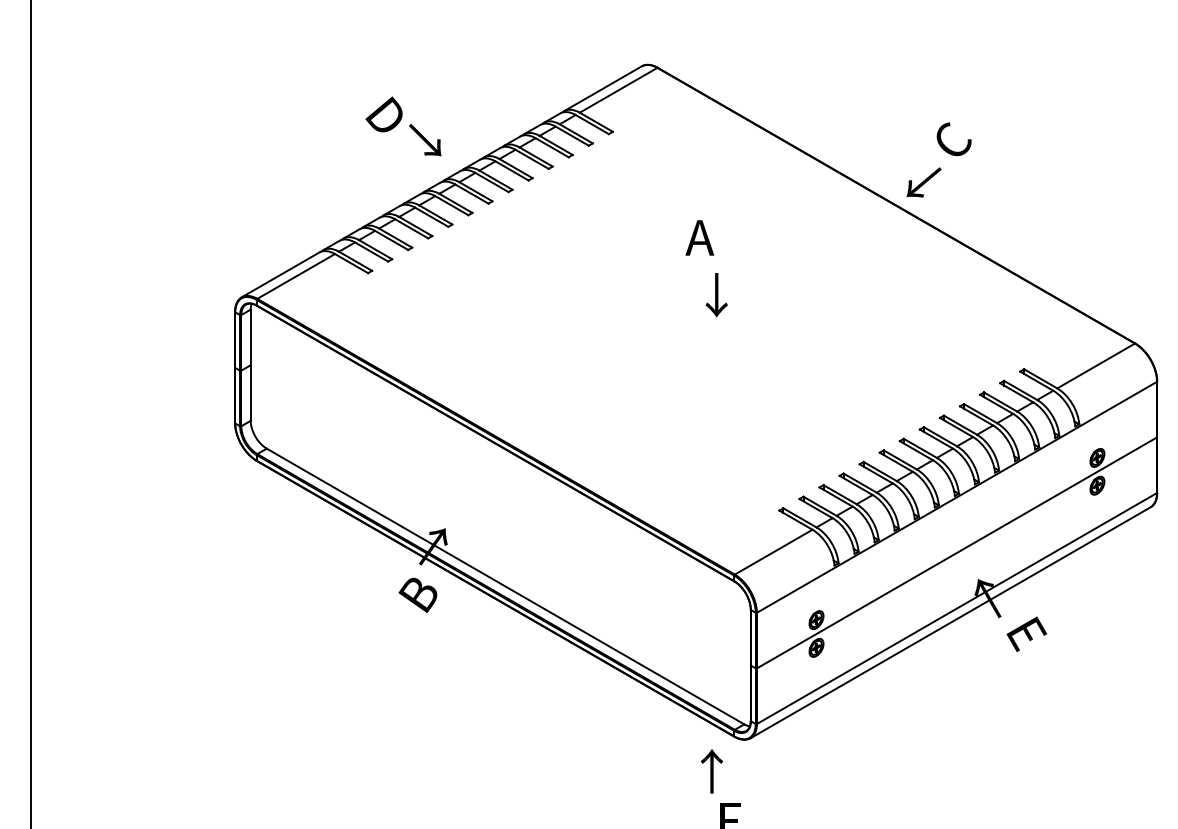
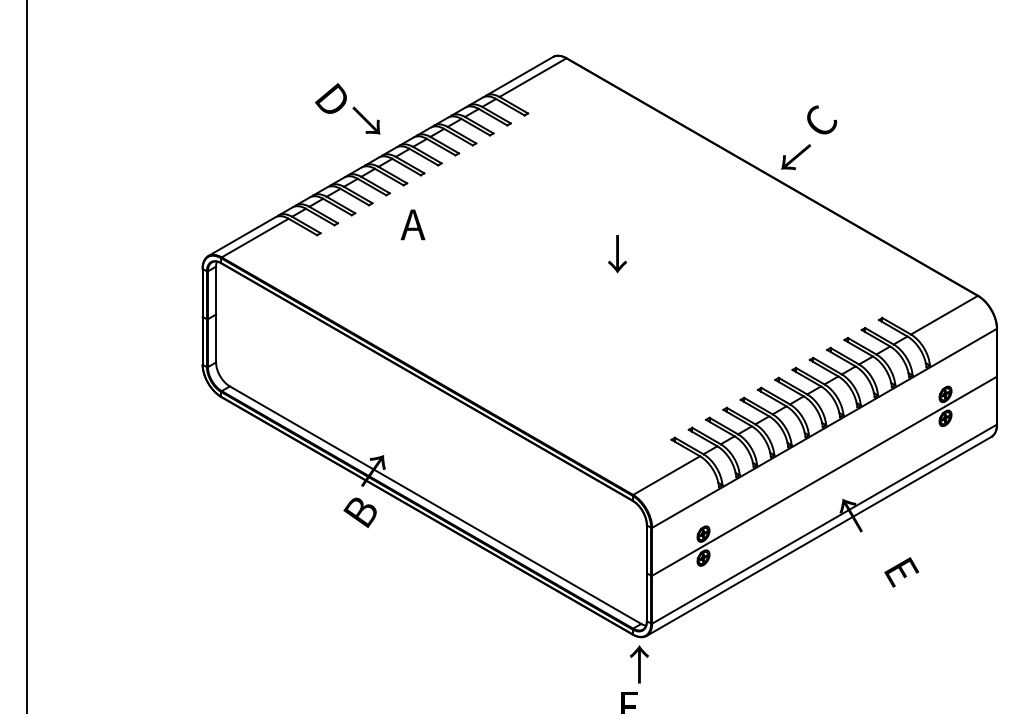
text: (699, 237) -> (412, 224), moved
text: (1026, 634) -> (901, 572), moved
text: (712, 771) -> (639, 664), moved

